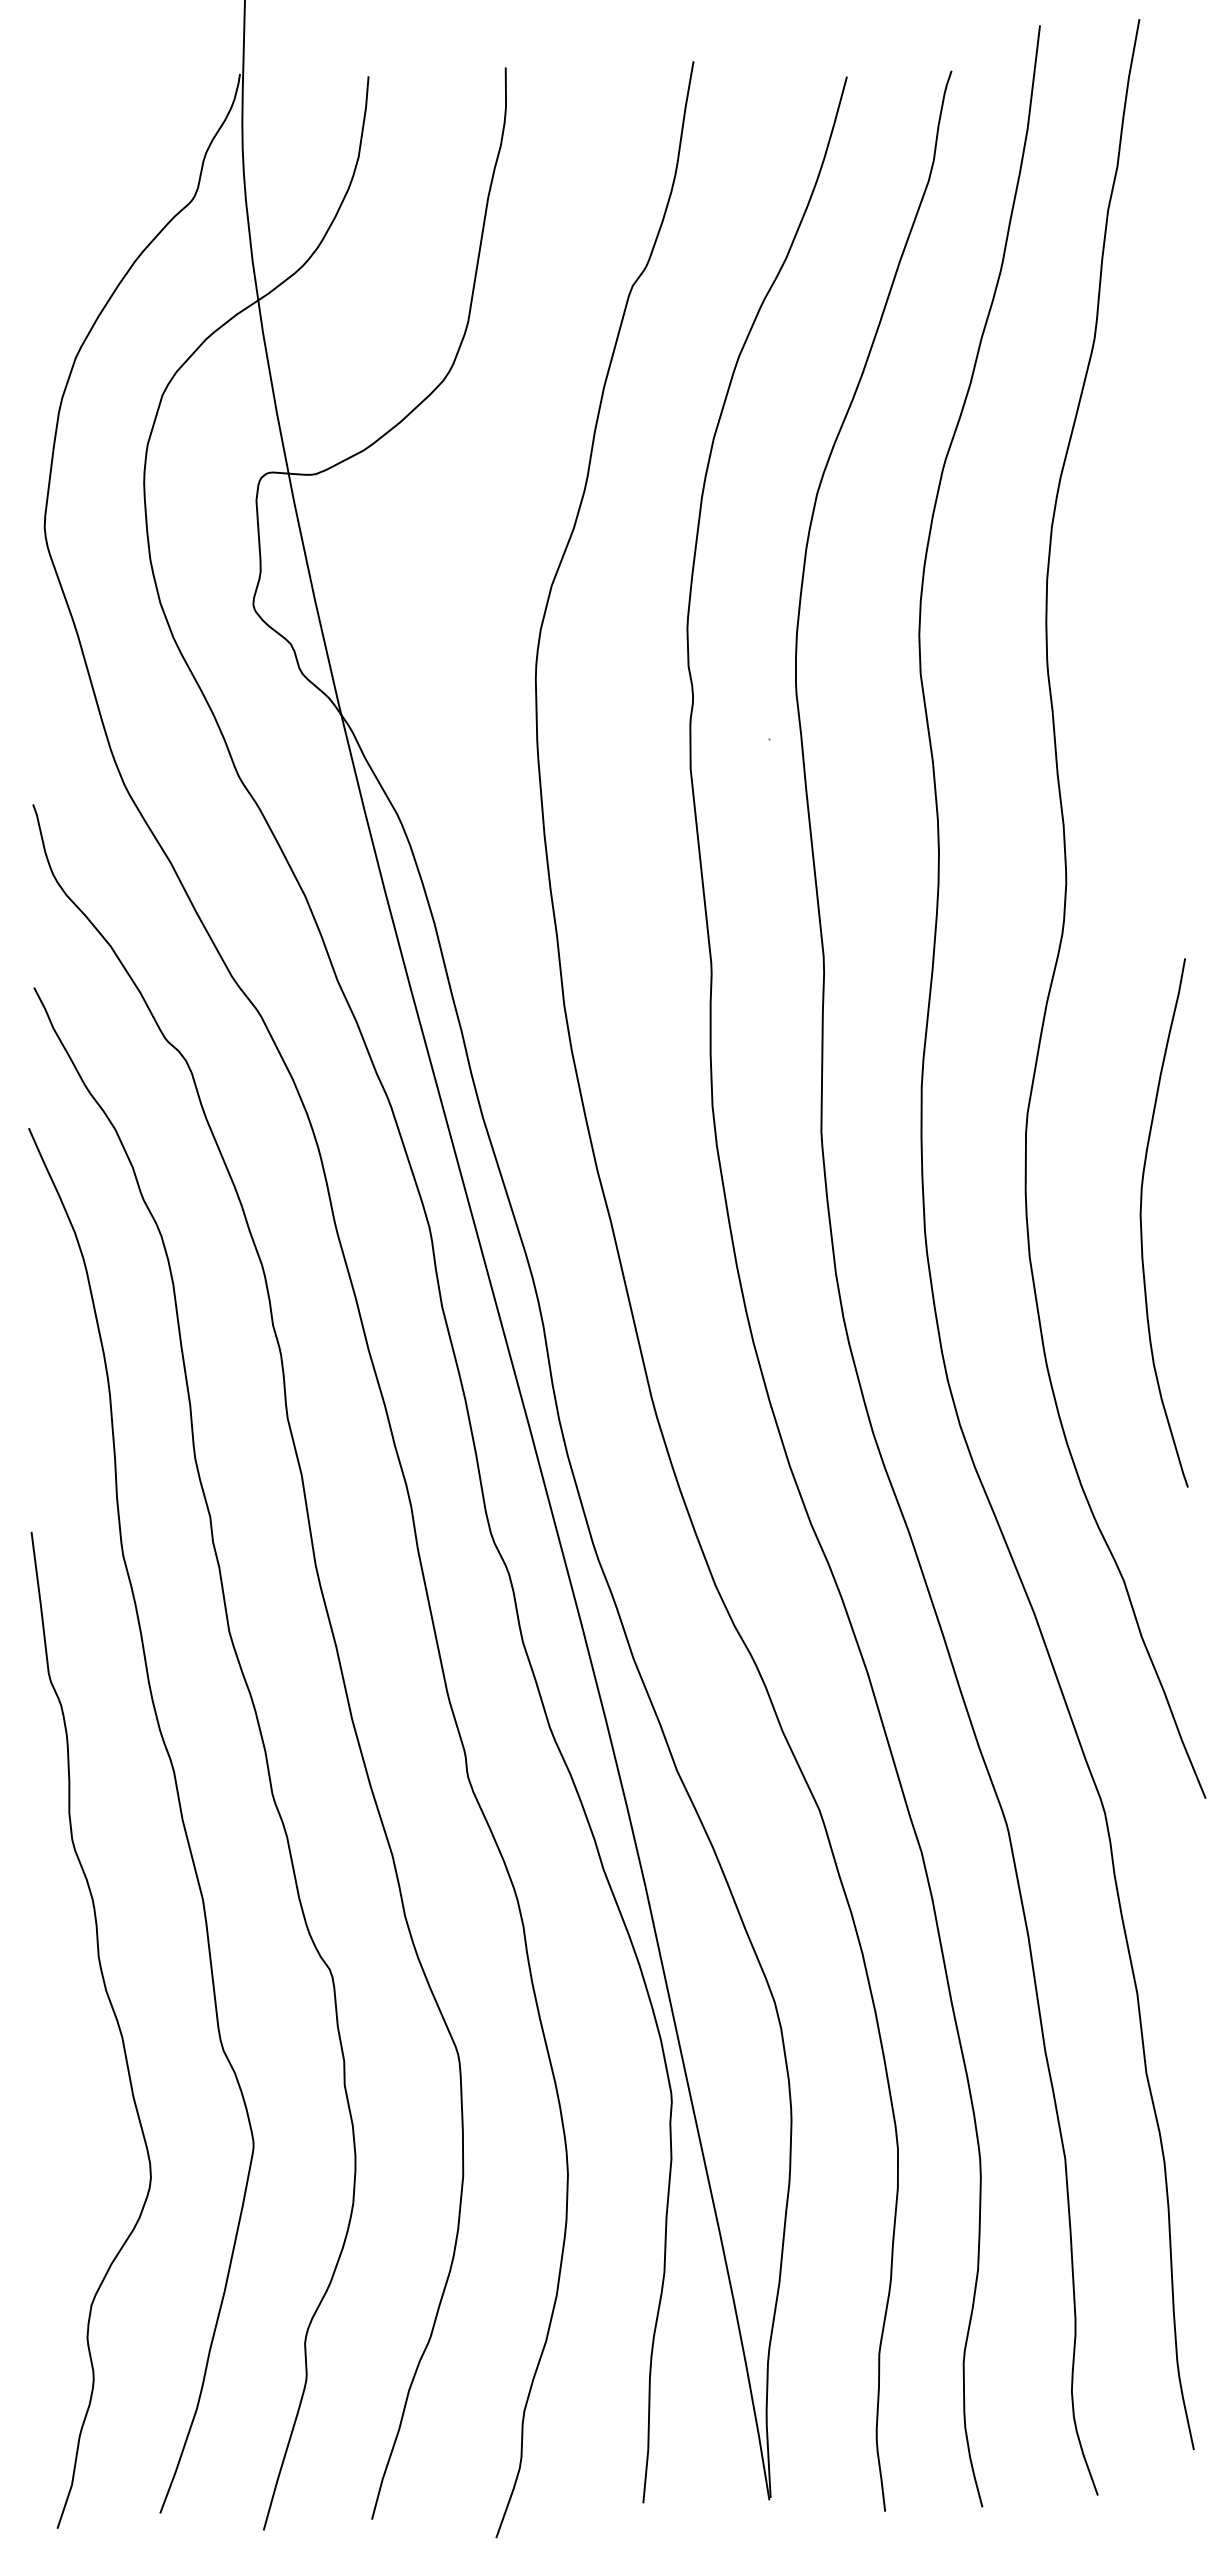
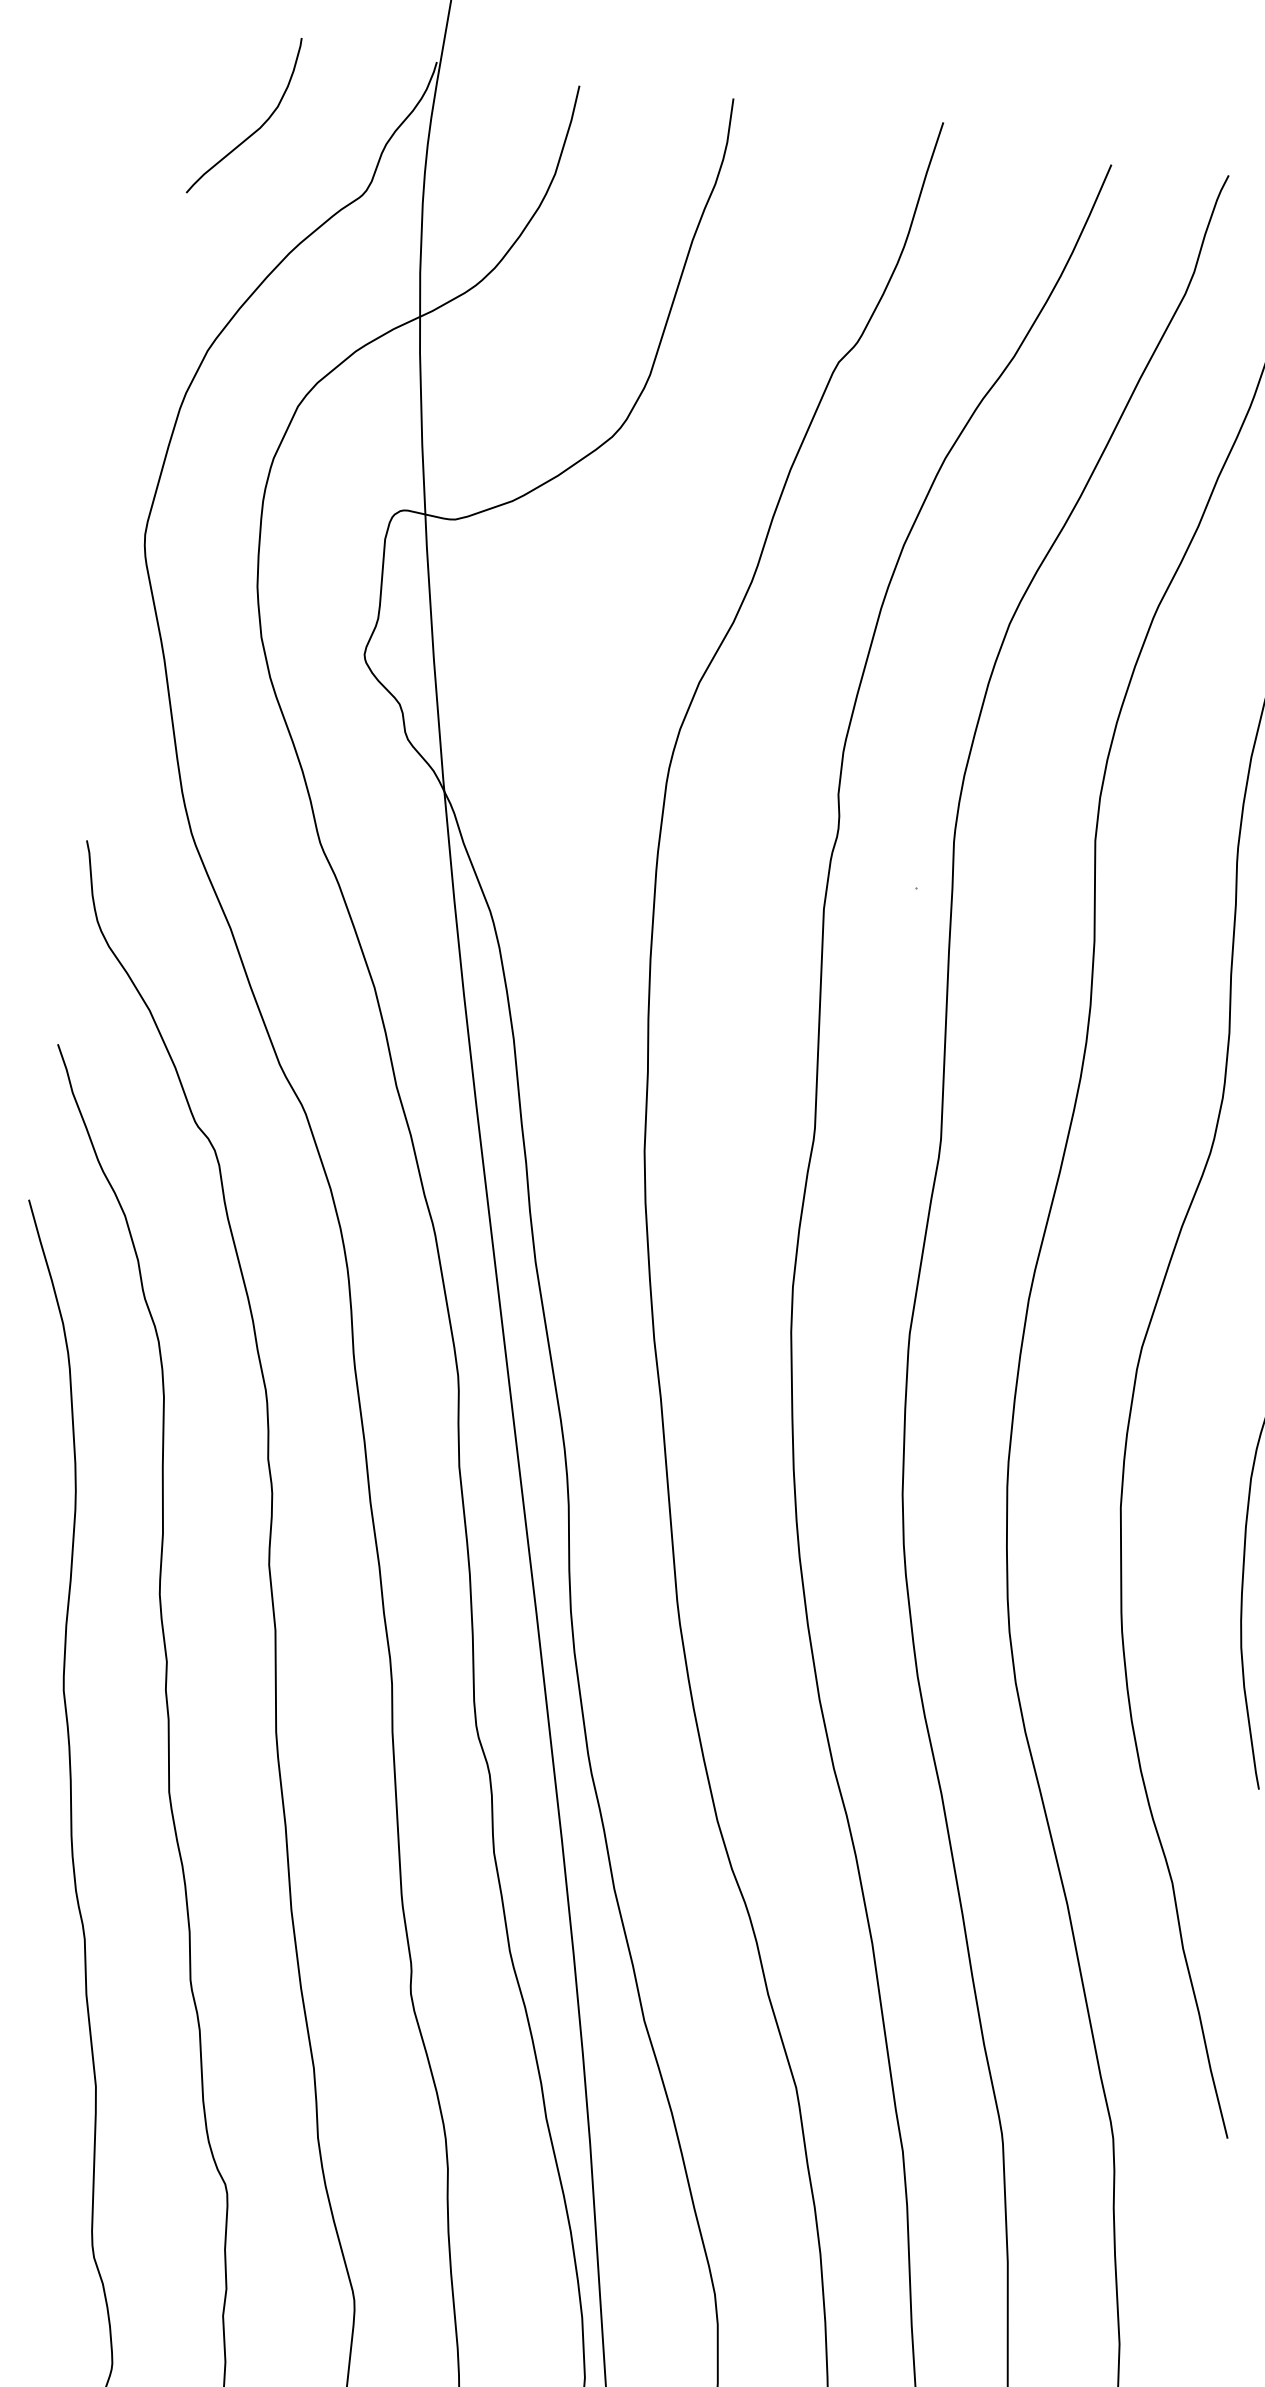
curve: (89, 157) -> (255, 130), added

